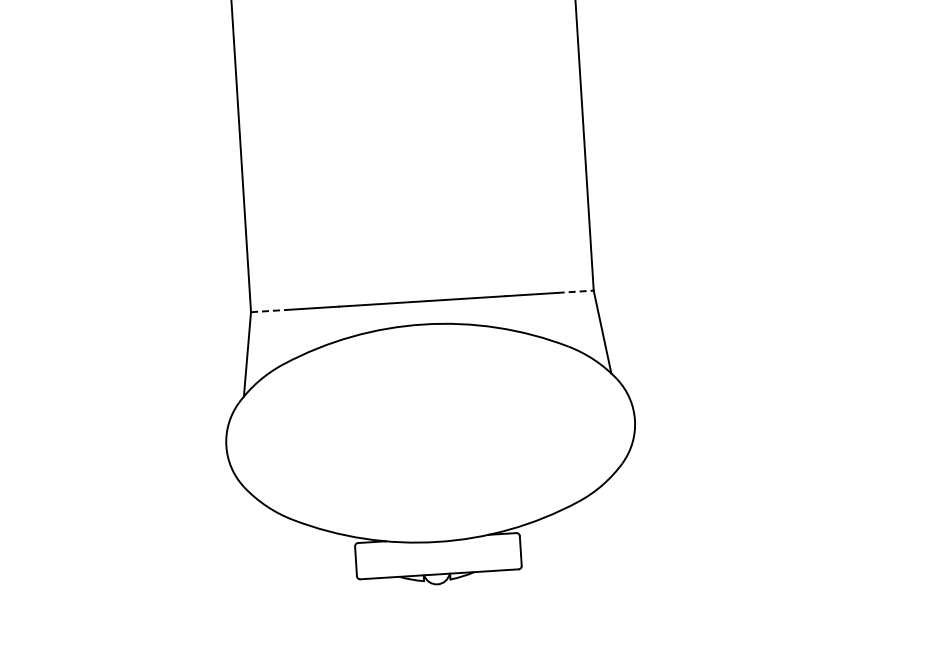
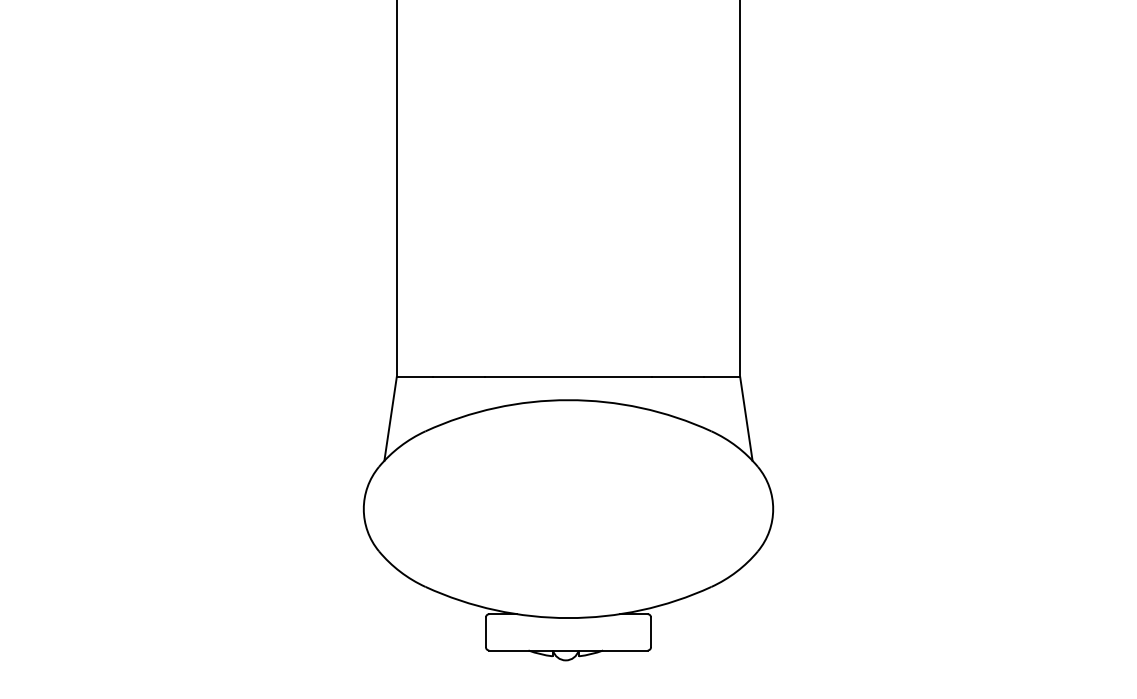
line: (576, 292) -> (722, 377), dashed -> solid
line: (269, 311) -> (415, 377), dashed -> solid

